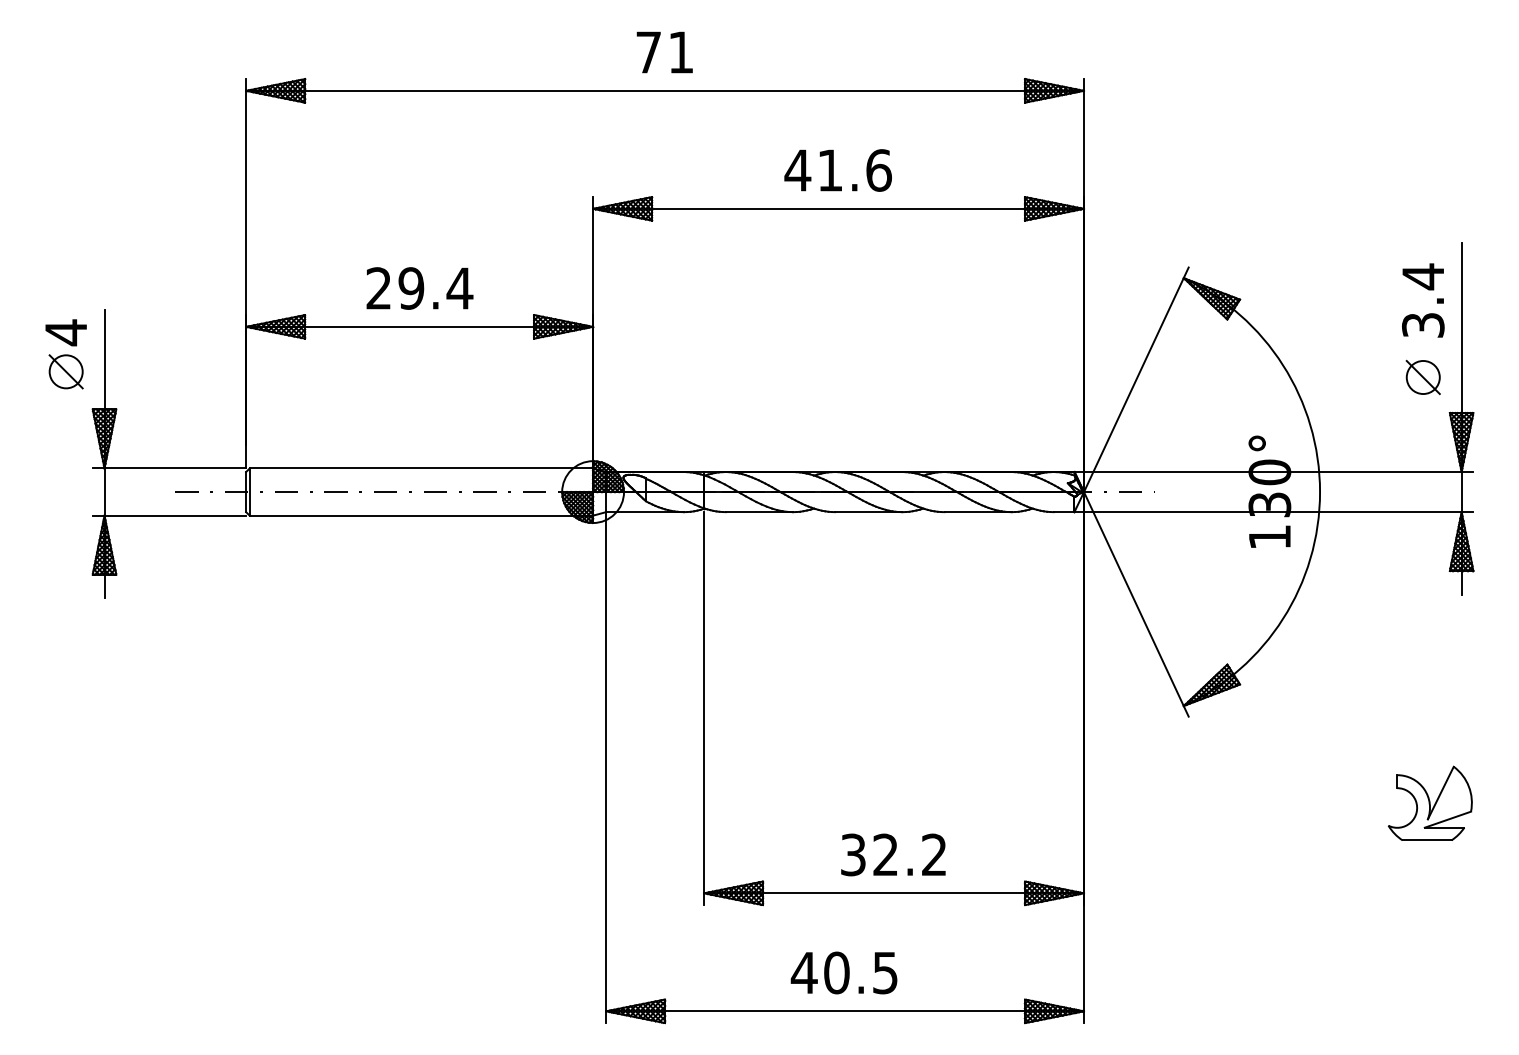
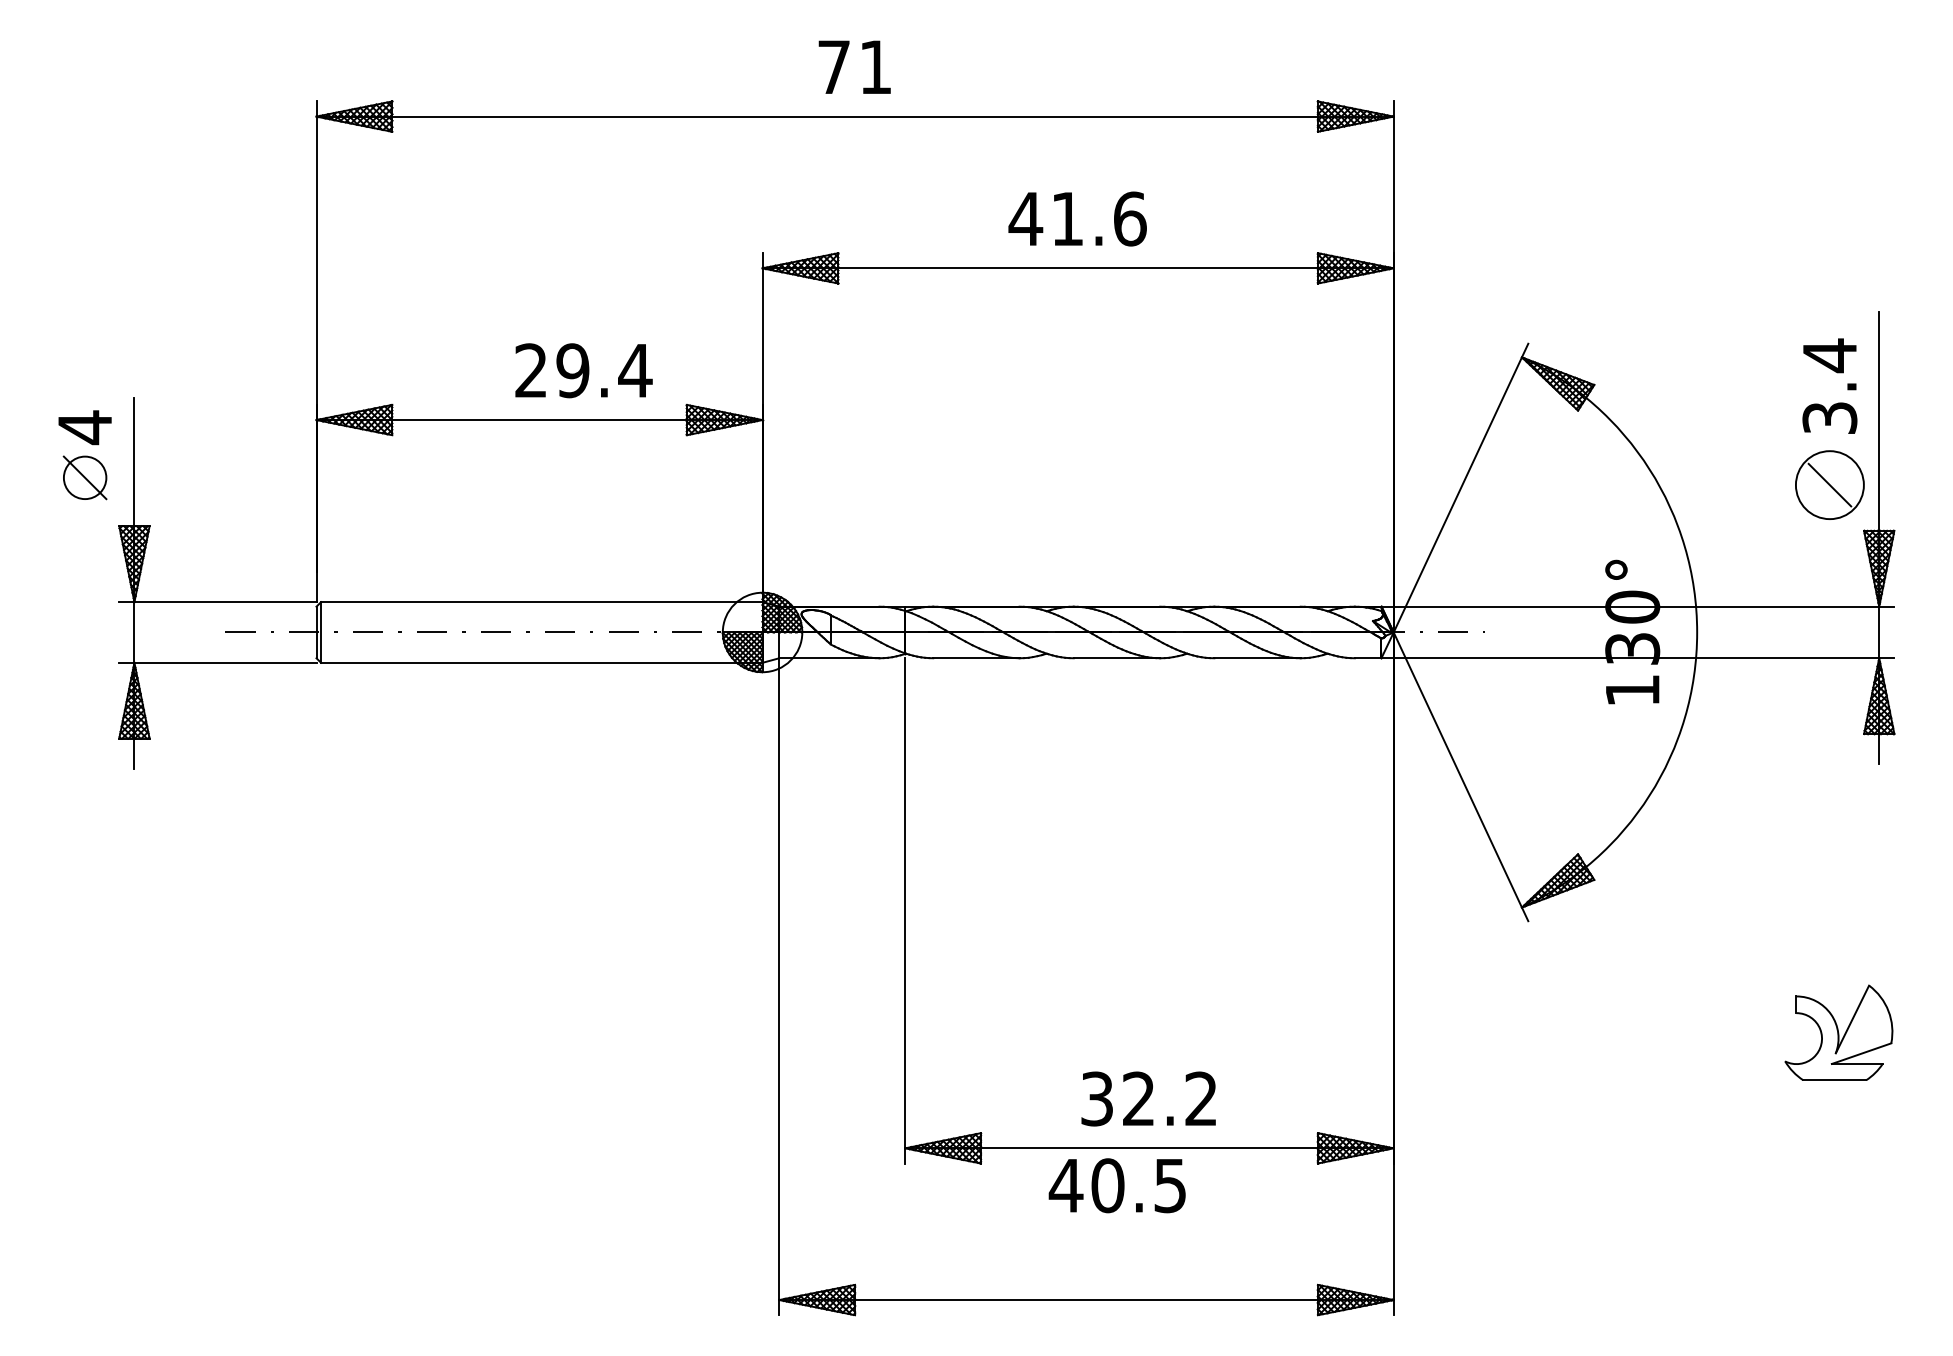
text: (419, 288) -> (583, 370), moved
circle: (1422, 376) -> (1829, 484), size x1.6
text: (843, 972) -> (1116, 1185), moved

